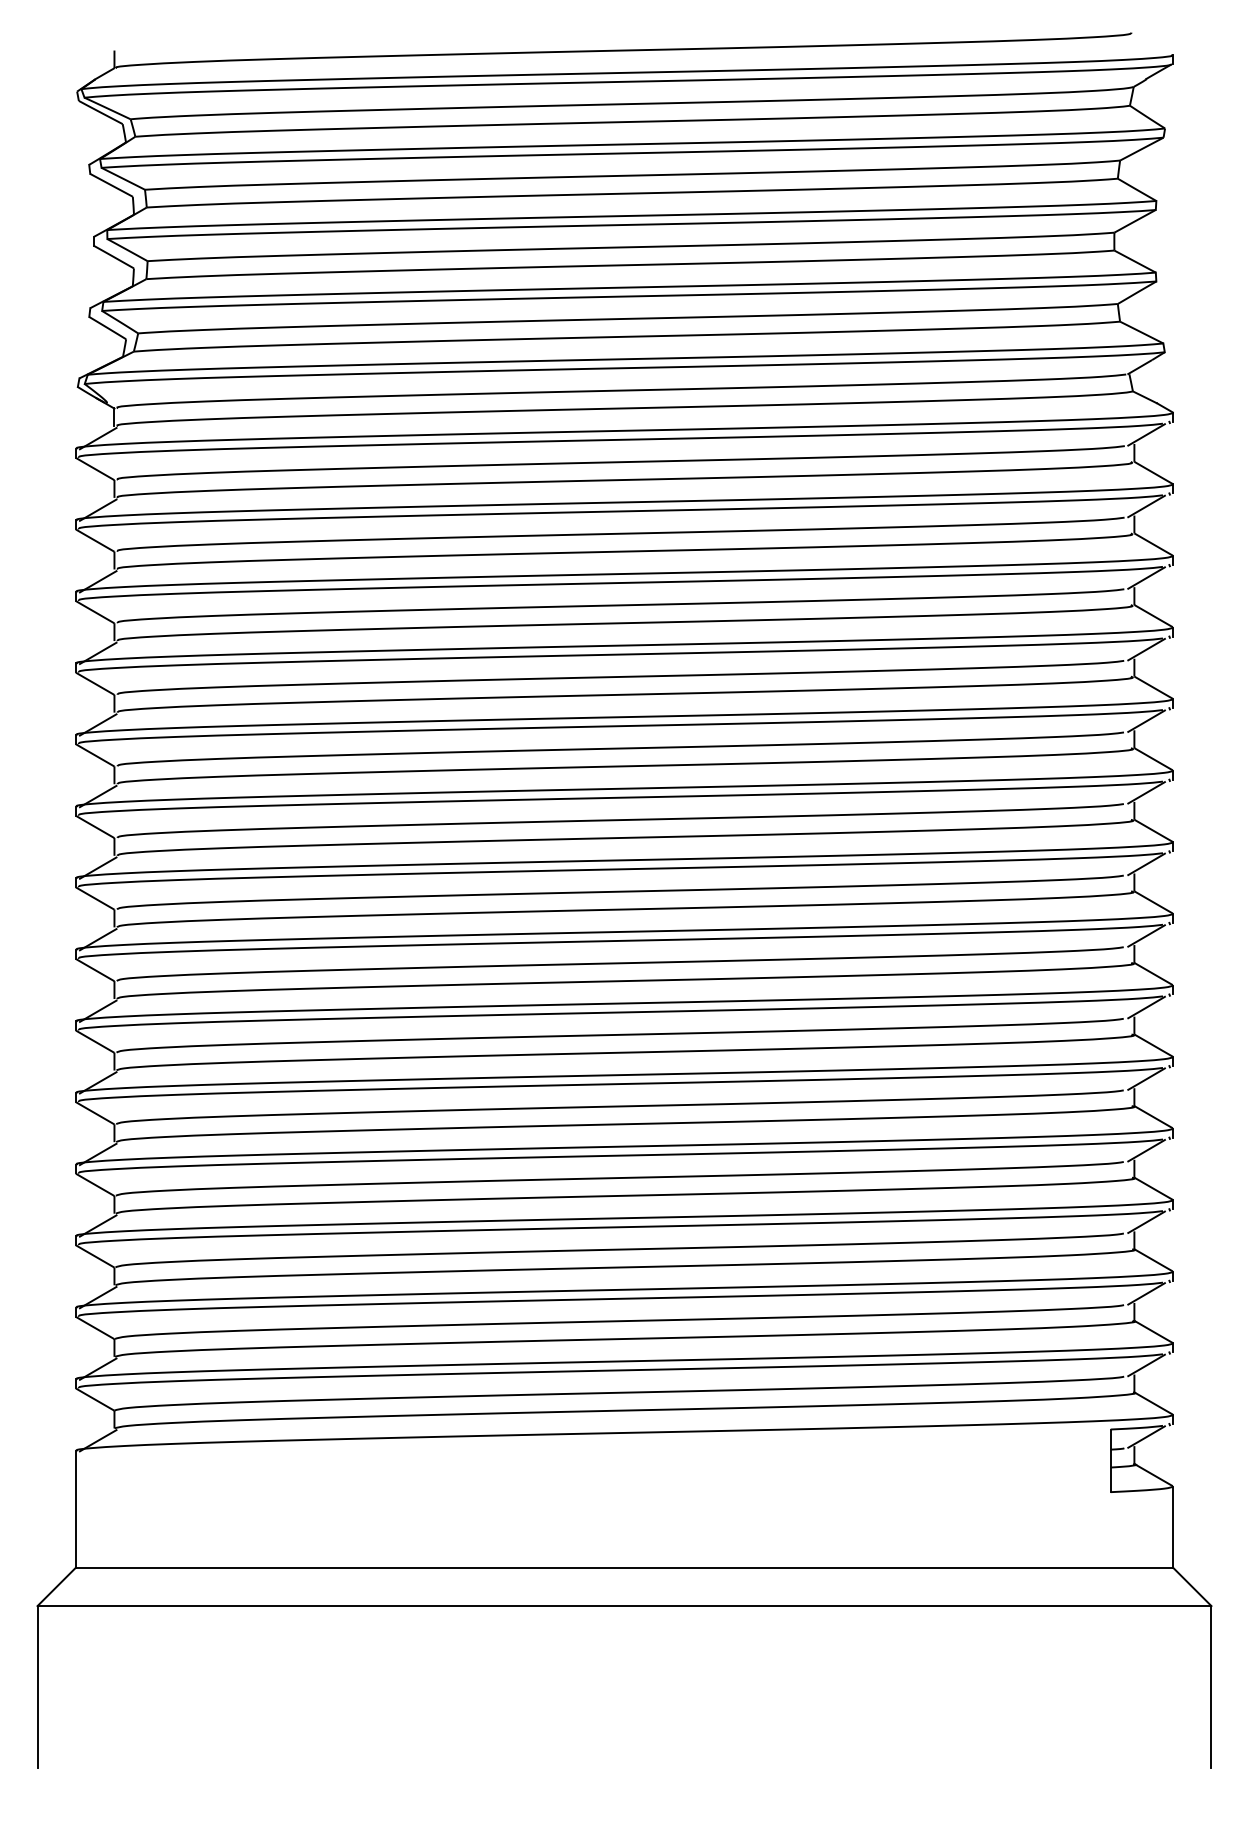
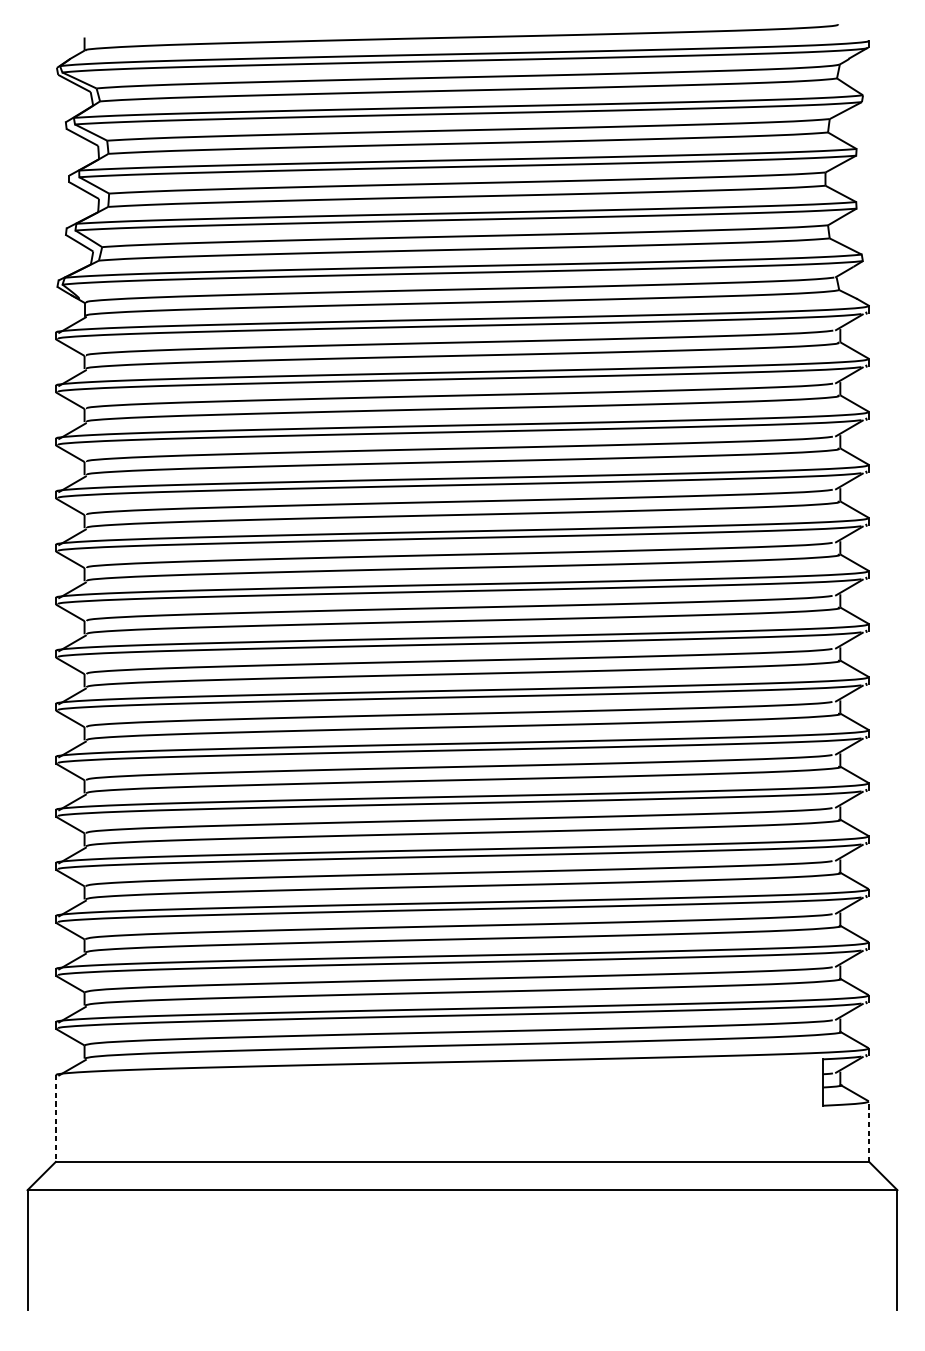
line: (75, 1509) -> (55, 1118), solid -> dashed
line: (1173, 1527) -> (869, 1131), solid -> dashed

